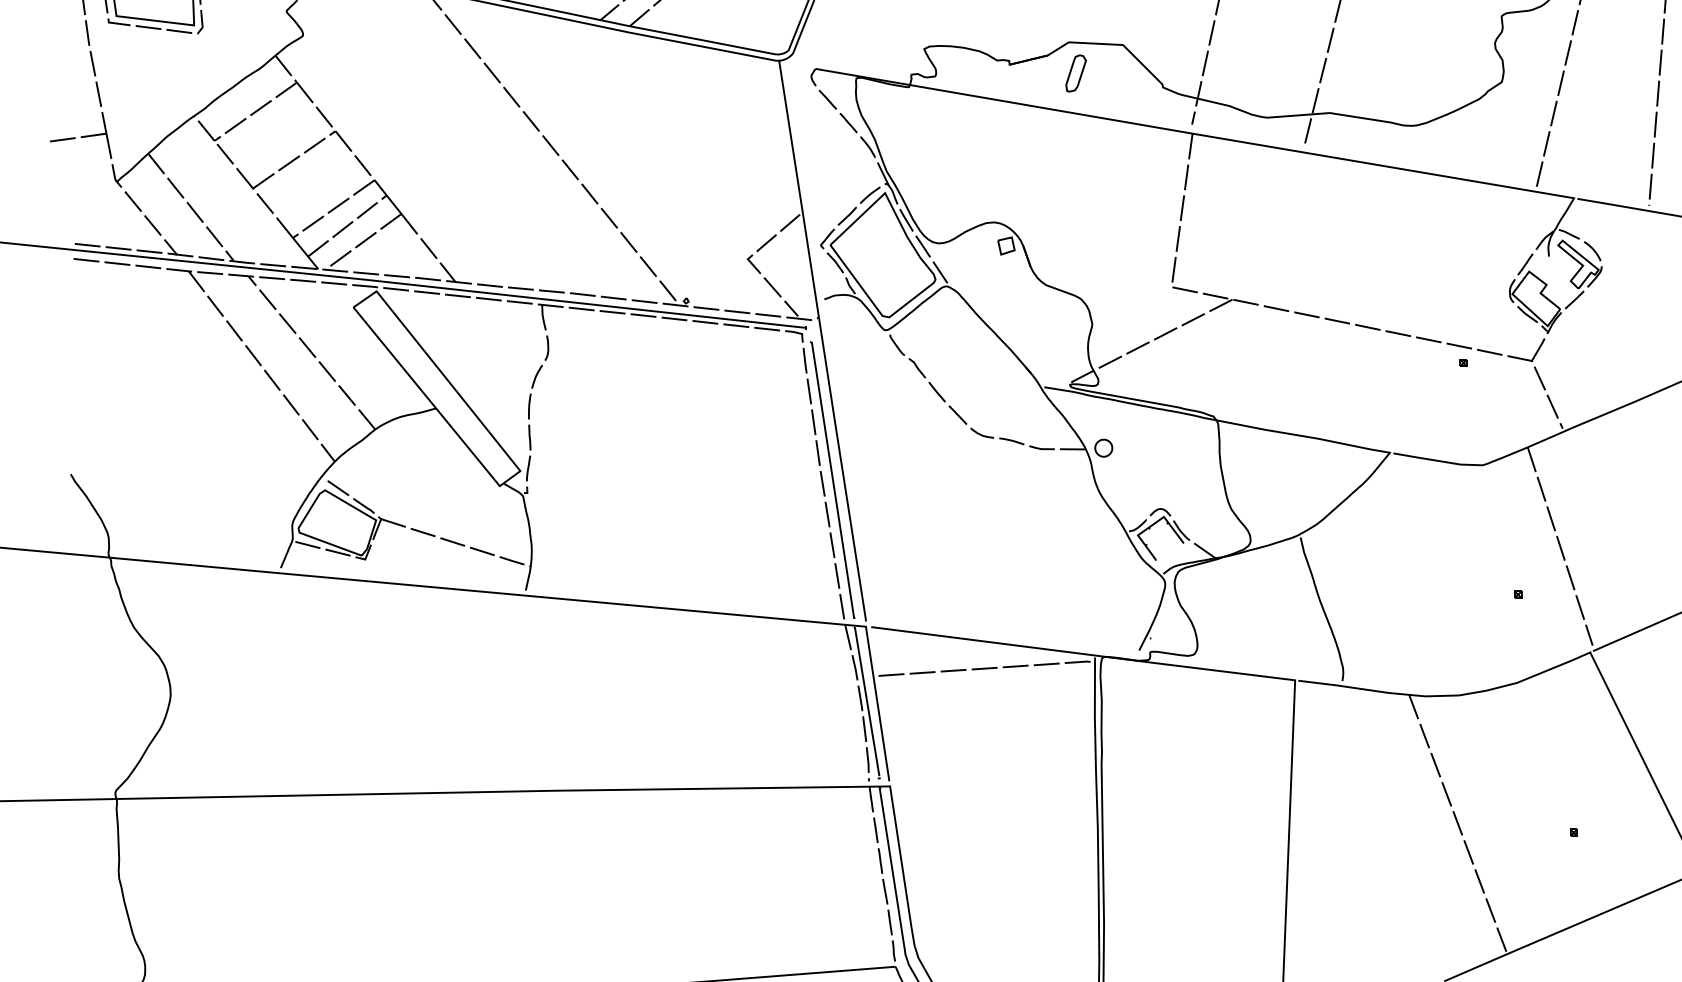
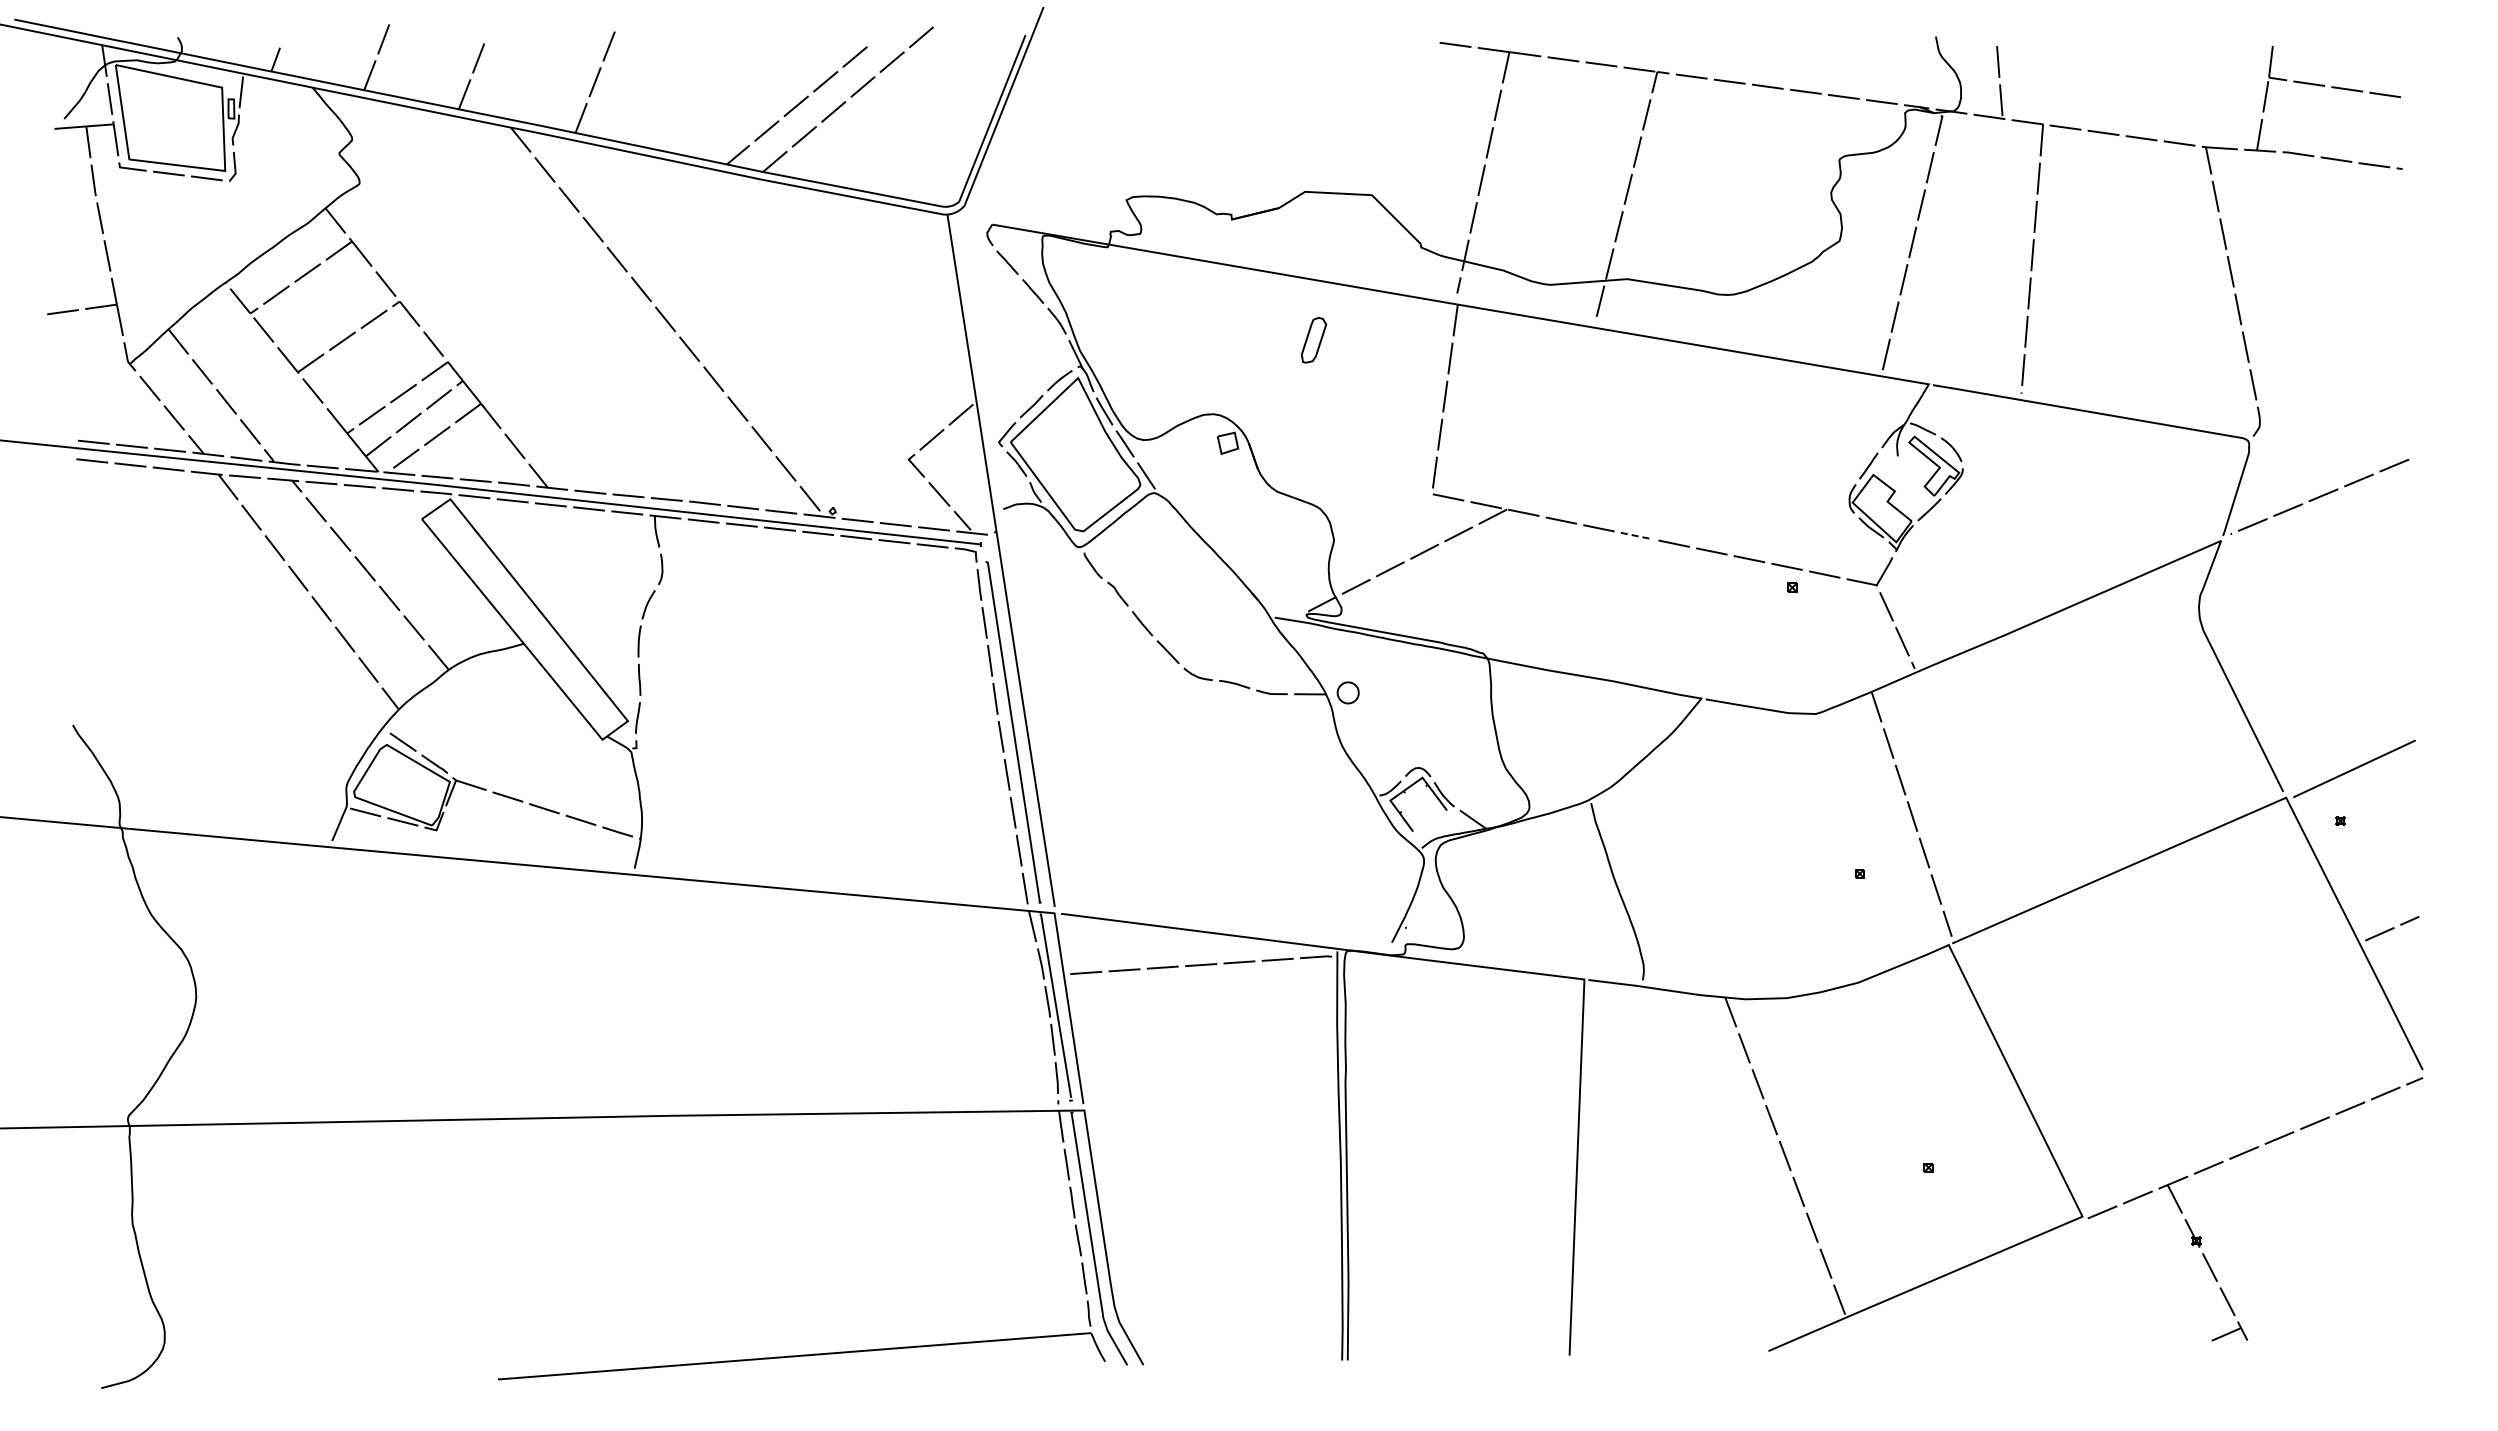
part: (1076, 73) -> (1314, 340), moved
line: (1338, 321) -> (1637, 536), solid -> dashed

